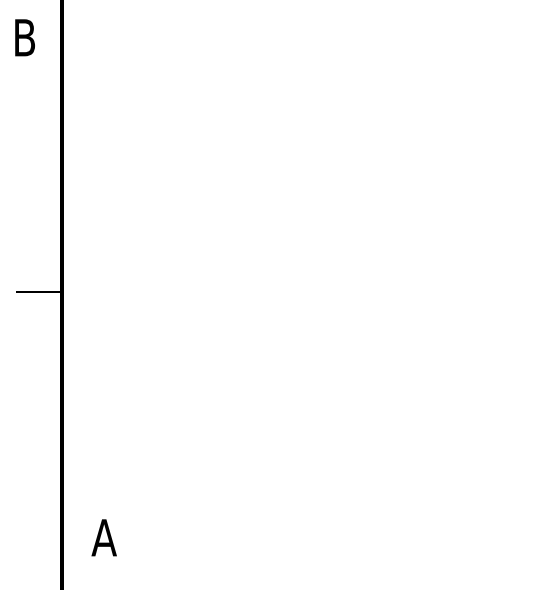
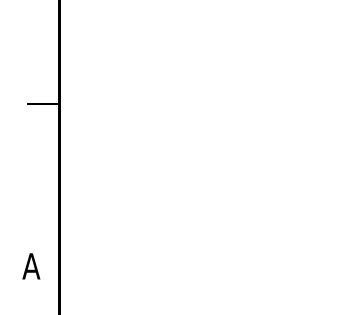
text: (103, 537) -> (30, 266), moved

